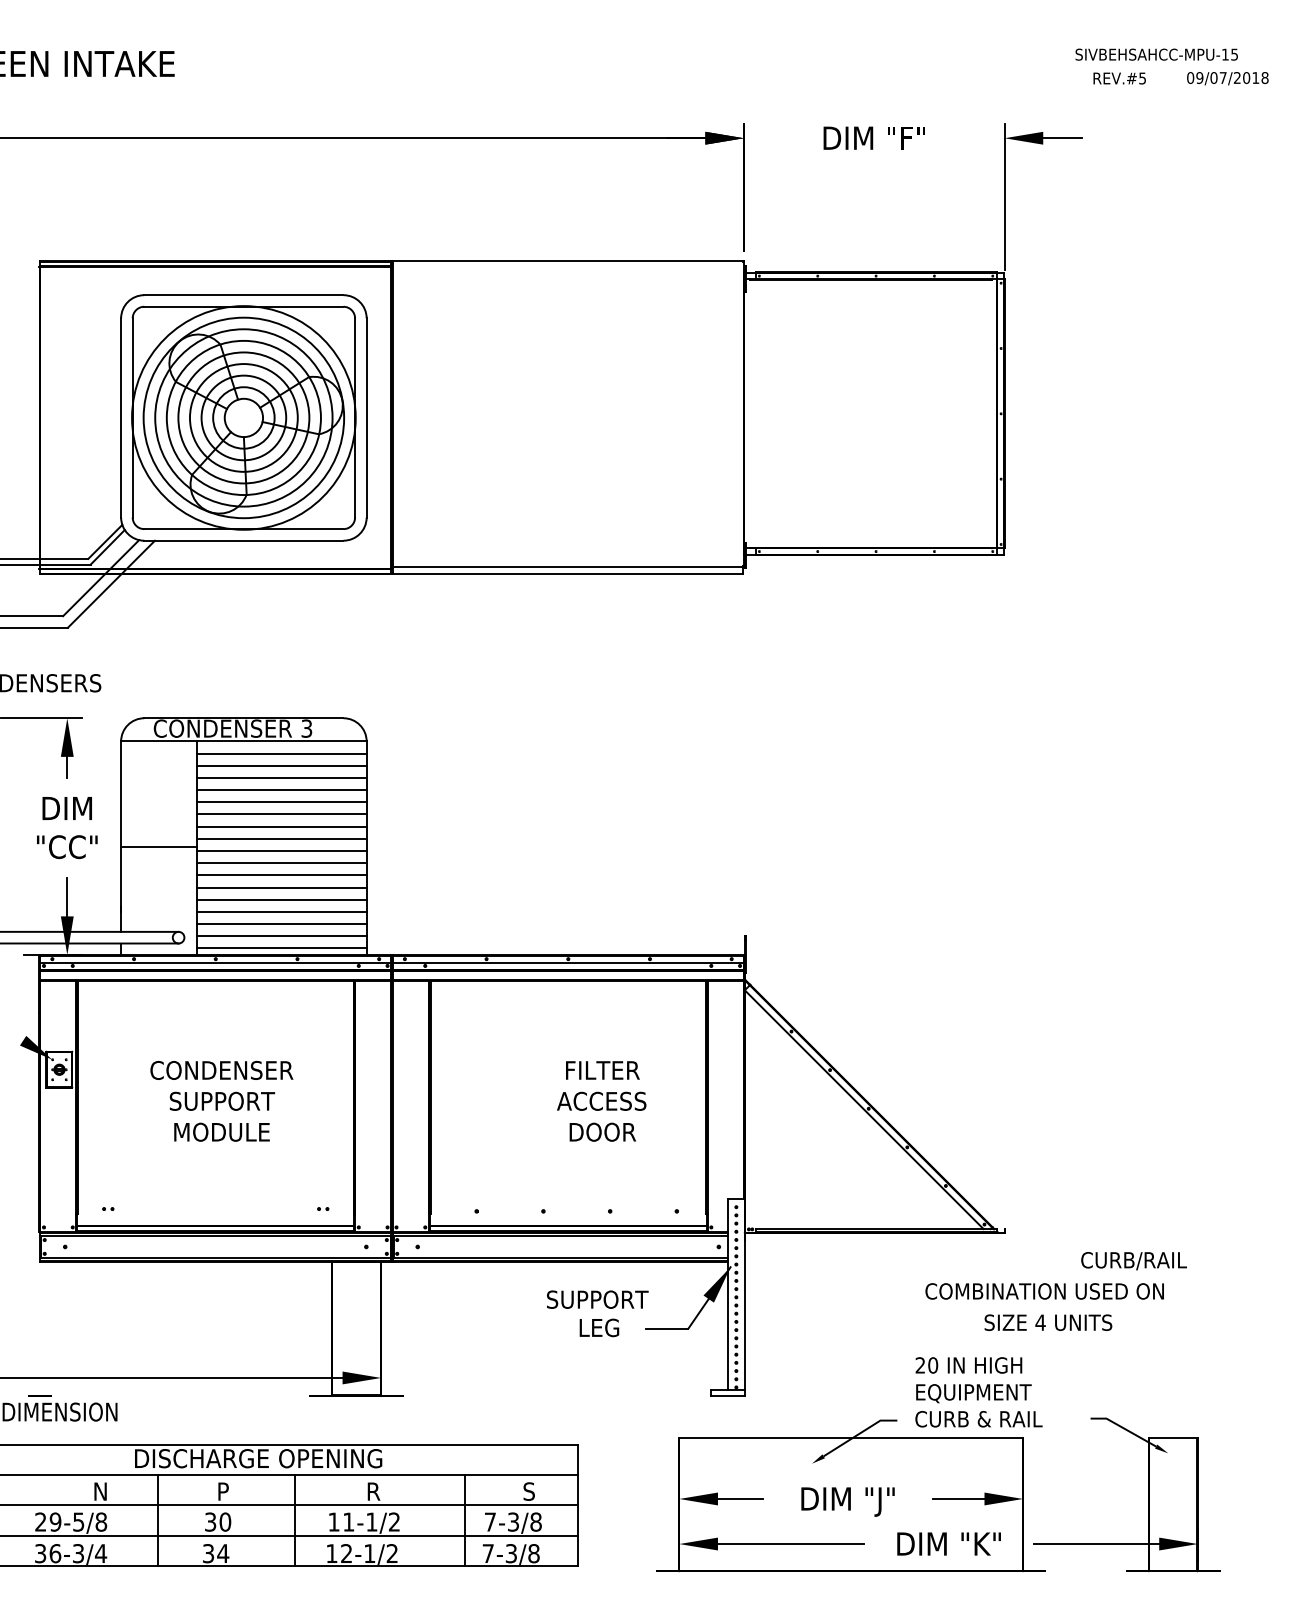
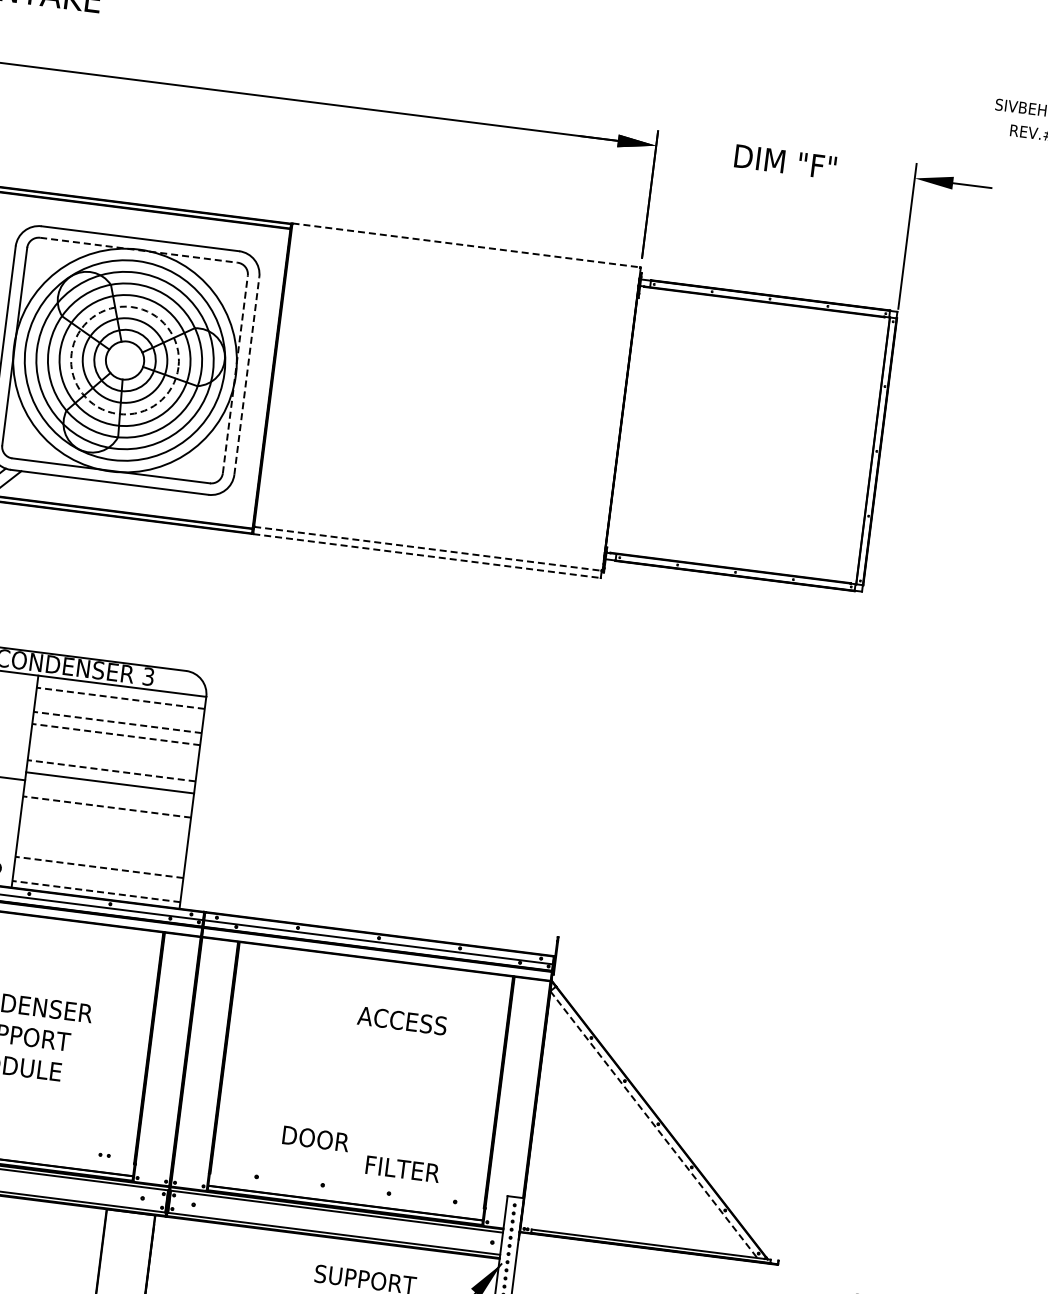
line: (568, 260) -> (466, 245), solid -> dashed
line: (243, 306) -> (138, 249), solid -> dashed
circle: (243, 417) -> (124, 360), solid -> dashed
line: (355, 417) -> (235, 374), solid -> dashed
line: (366, 417) -> (246, 375), solid -> dashed
line: (568, 566) -> (428, 548), solid -> dashed
line: (568, 574) -> (427, 556), solid -> dashed
line: (282, 753) -> (121, 698), solid -> dashed
line: (281, 765) -> (118, 710), removed
line: (282, 777) -> (118, 722), solid -> dashed
line: (282, 790) -> (116, 735), solid -> dashed
line: (281, 802) -> (114, 746), removed
line: (281, 814) -> (112, 758), removed
line: (282, 826) -> (112, 770), solid -> dashed
line: (281, 851) -> (108, 795), removed
line: (282, 863) -> (107, 807), solid -> dashed
line: (281, 875) -> (105, 819), removed
line: (281, 887) -> (103, 831), removed
line: (281, 899) -> (102, 843), removed
line: (281, 911) -> (100, 854), removed
line: (282, 924) -> (99, 867), solid -> dashed
line: (281, 936) -> (97, 879), removed
line: (282, 948) -> (96, 891), solid -> dashed
text: (602, 1070) -> (402, 1169), moved
text: (601, 1100) -> (402, 1020), moved
line: (864, 1109) -> (654, 1124), solid -> dashed
text: (602, 1131) -> (315, 1138), moved

